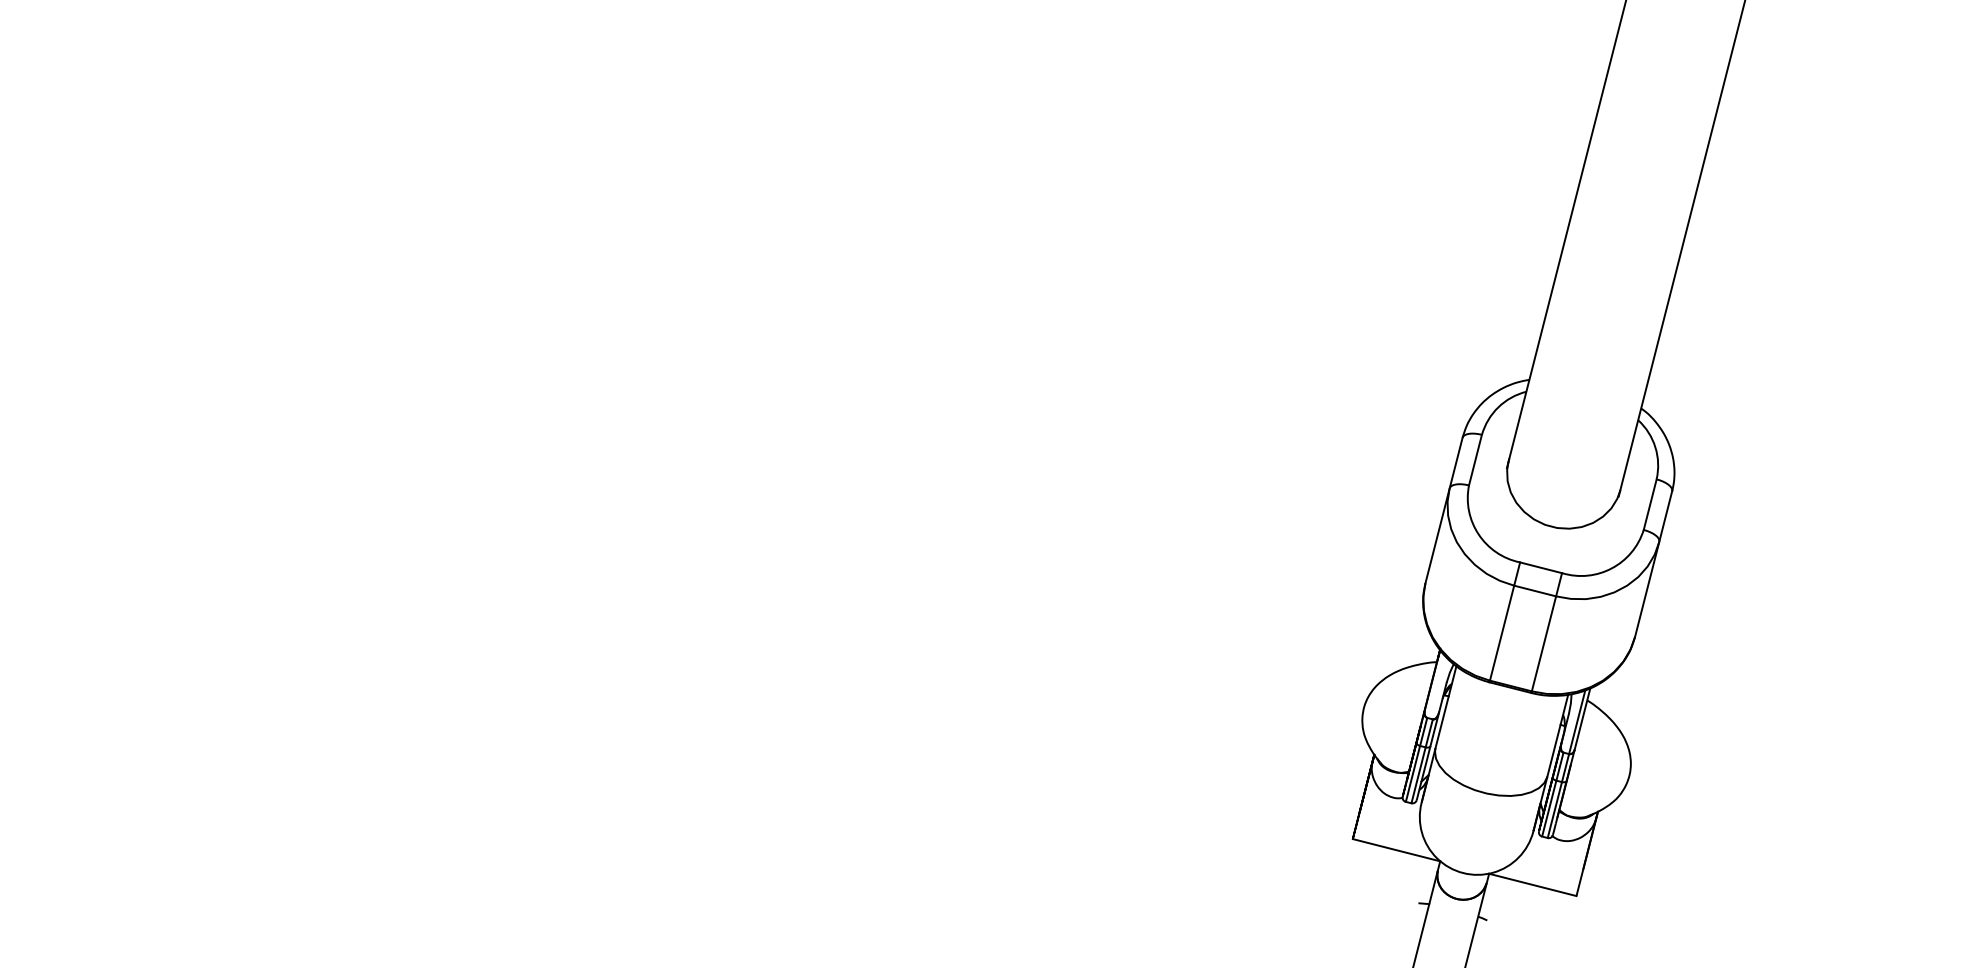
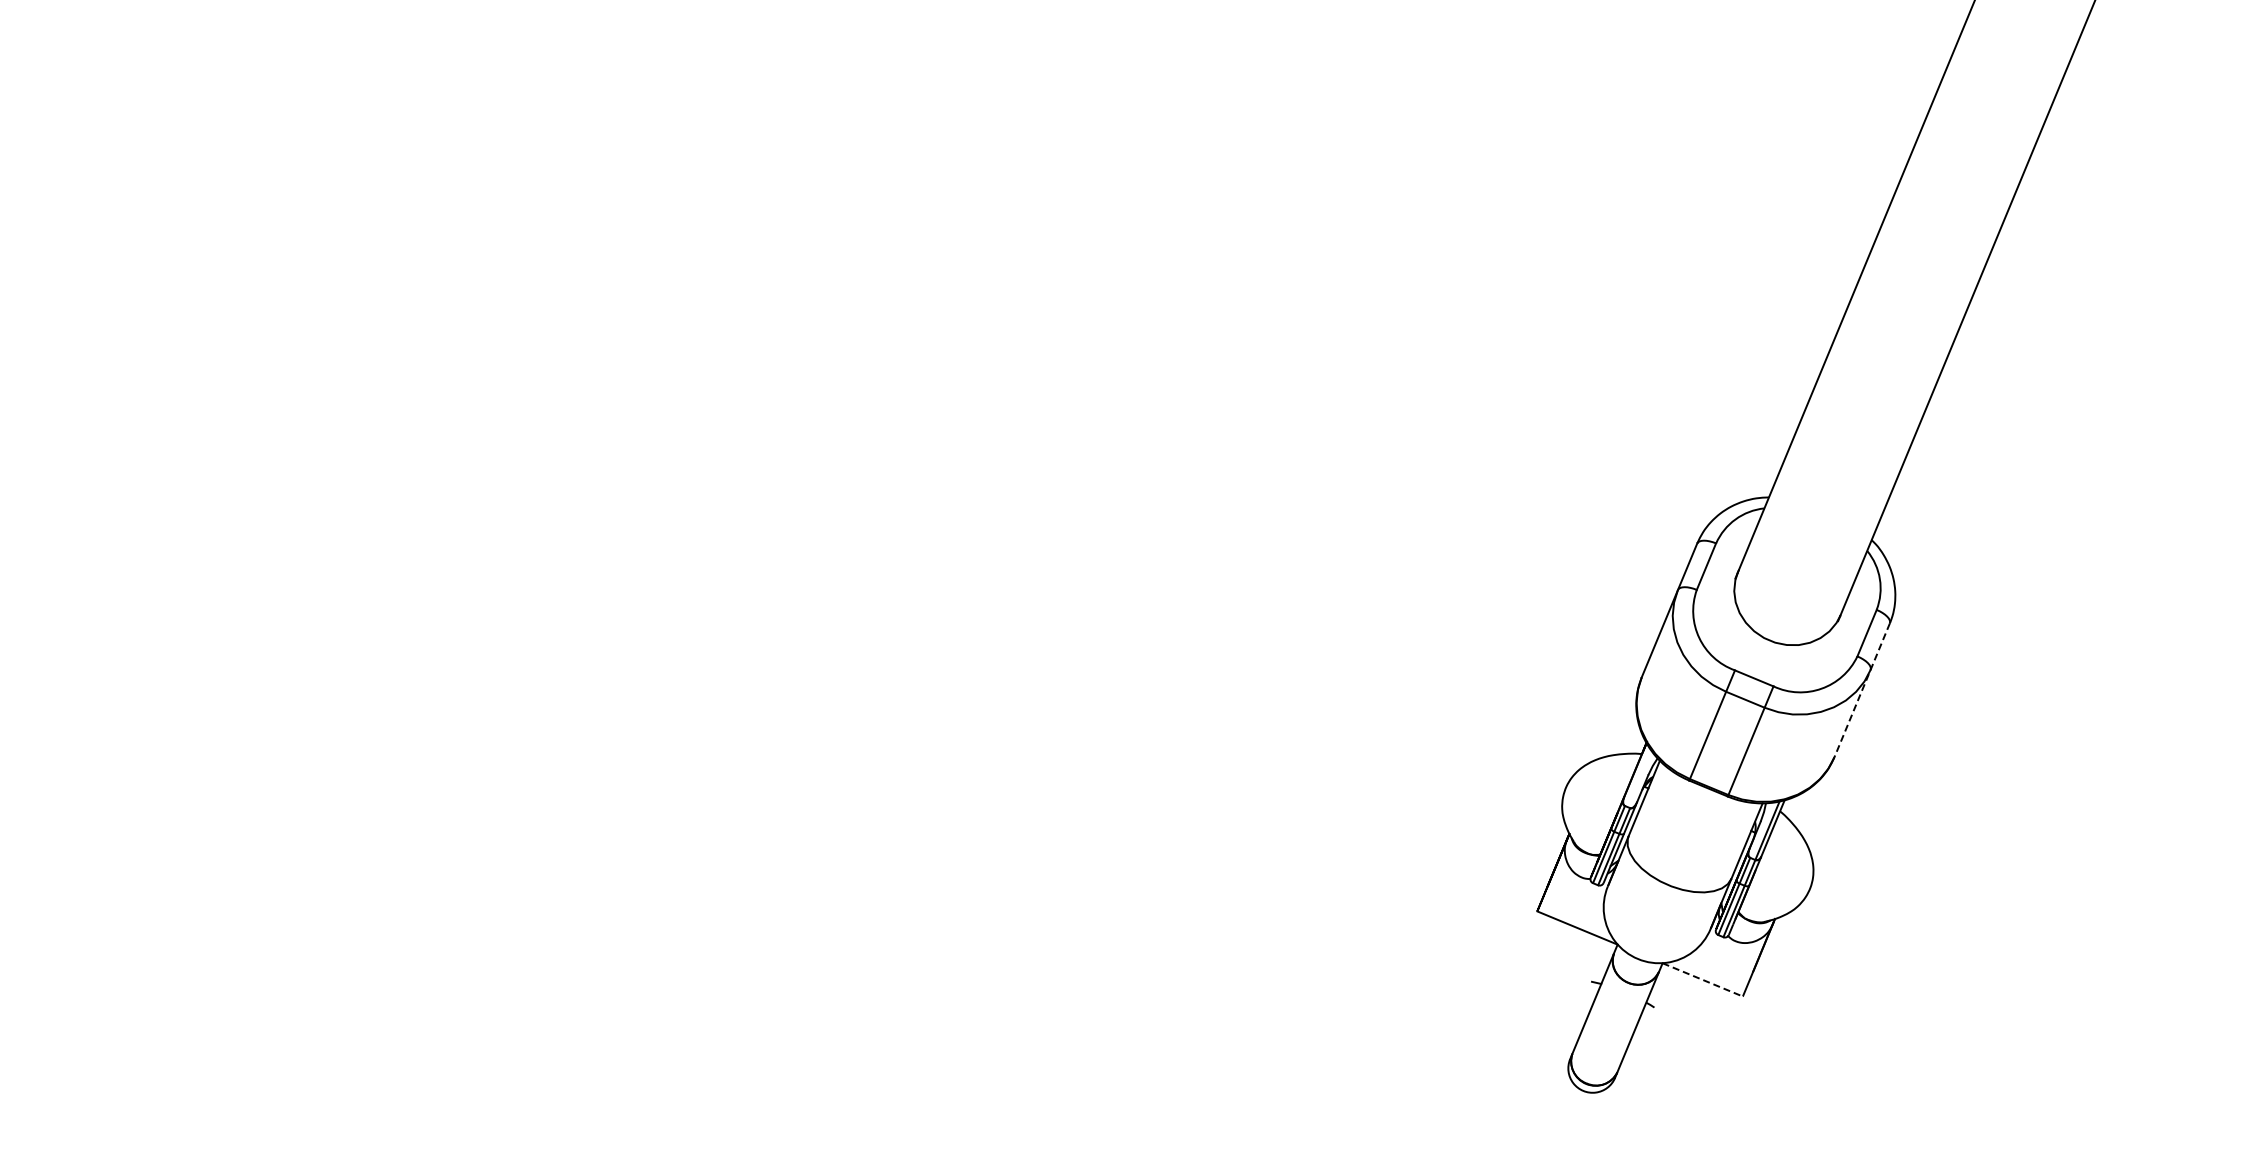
line: (1653, 564) -> (1862, 690), solid -> dashed
line: (1533, 885) -> (1703, 980), solid -> dashed

